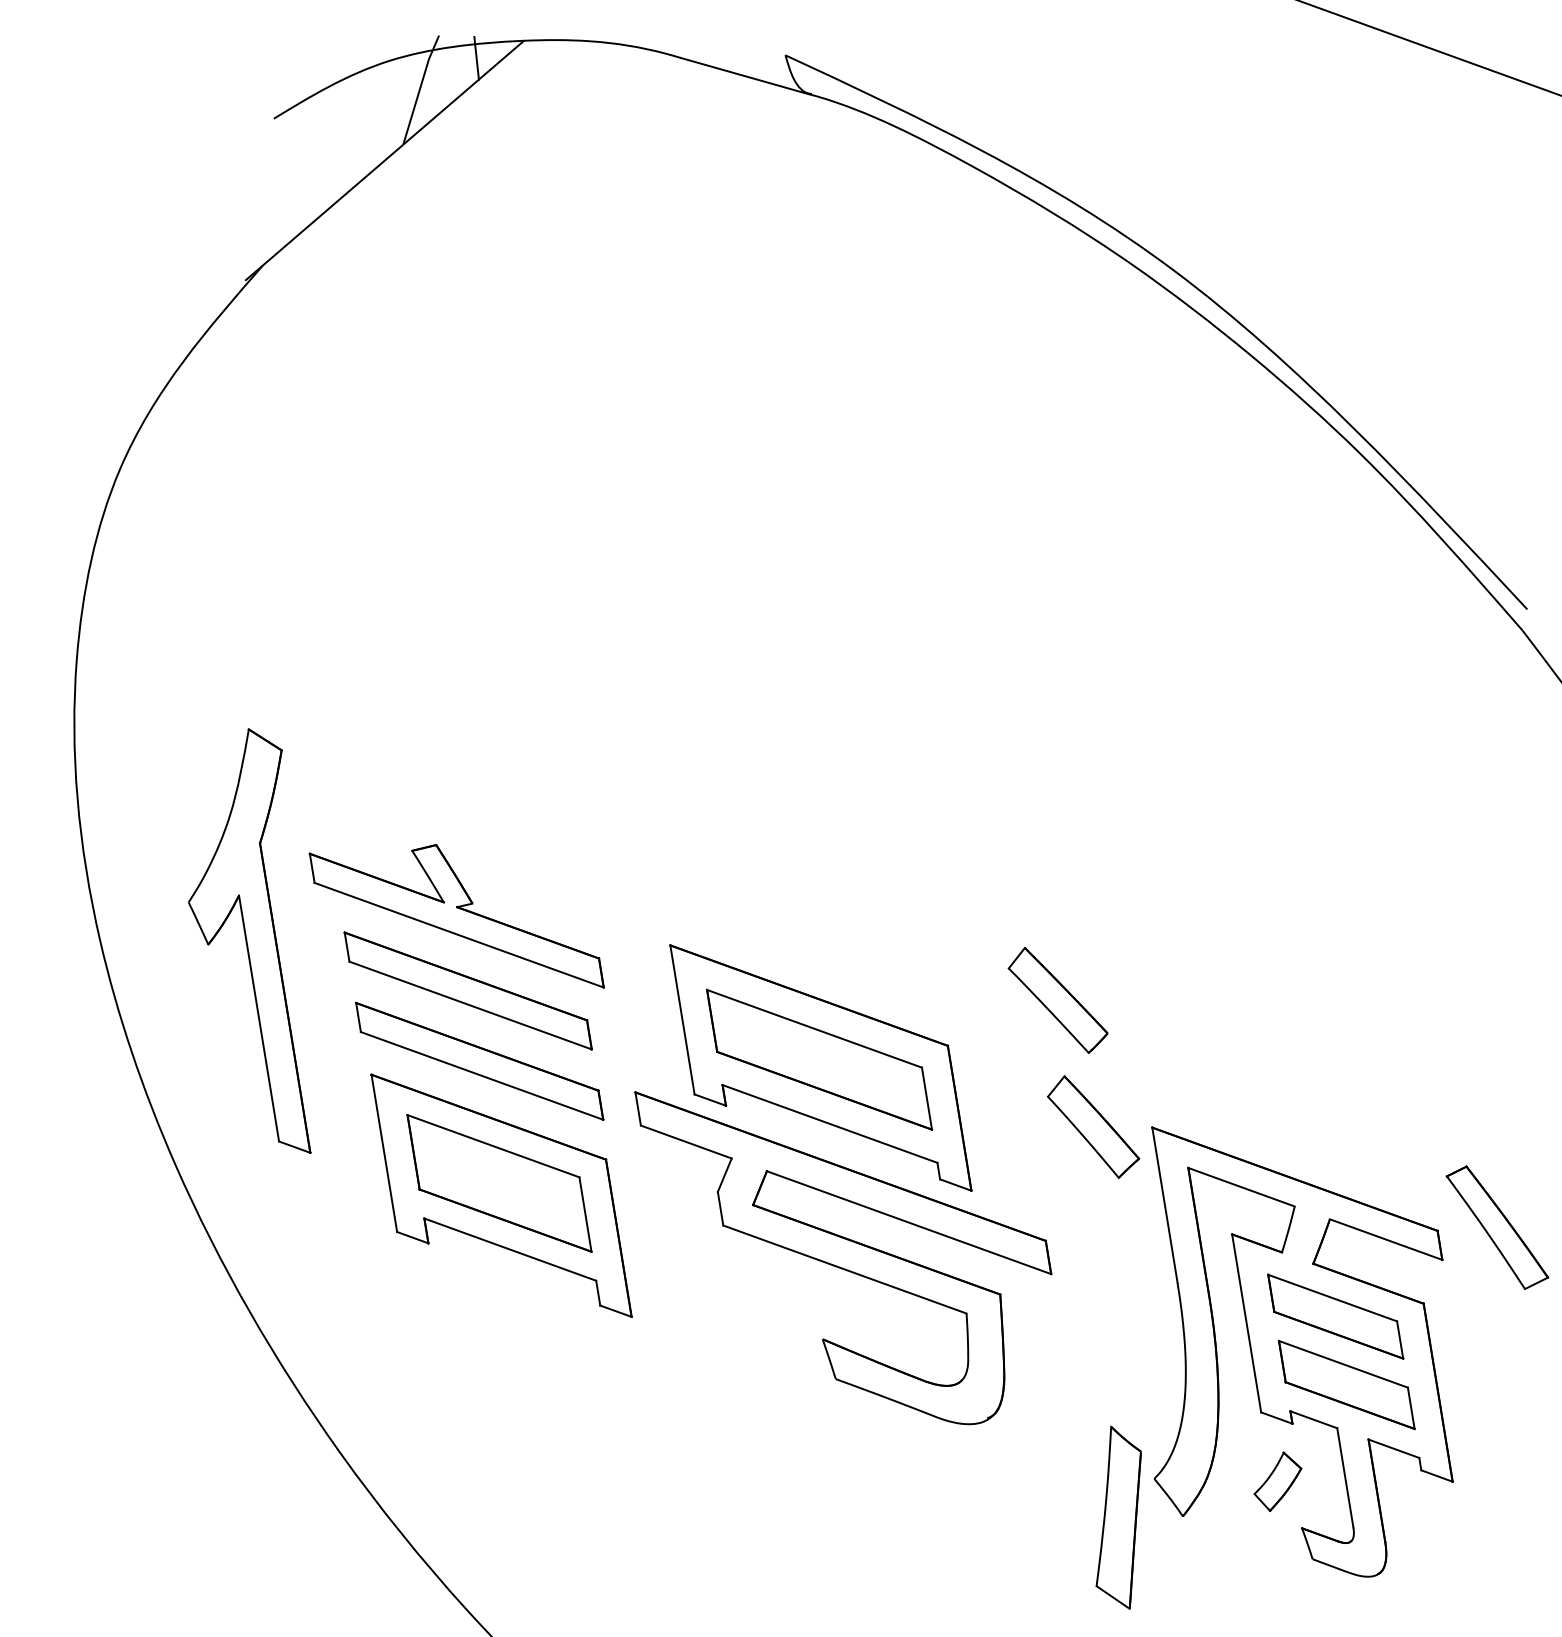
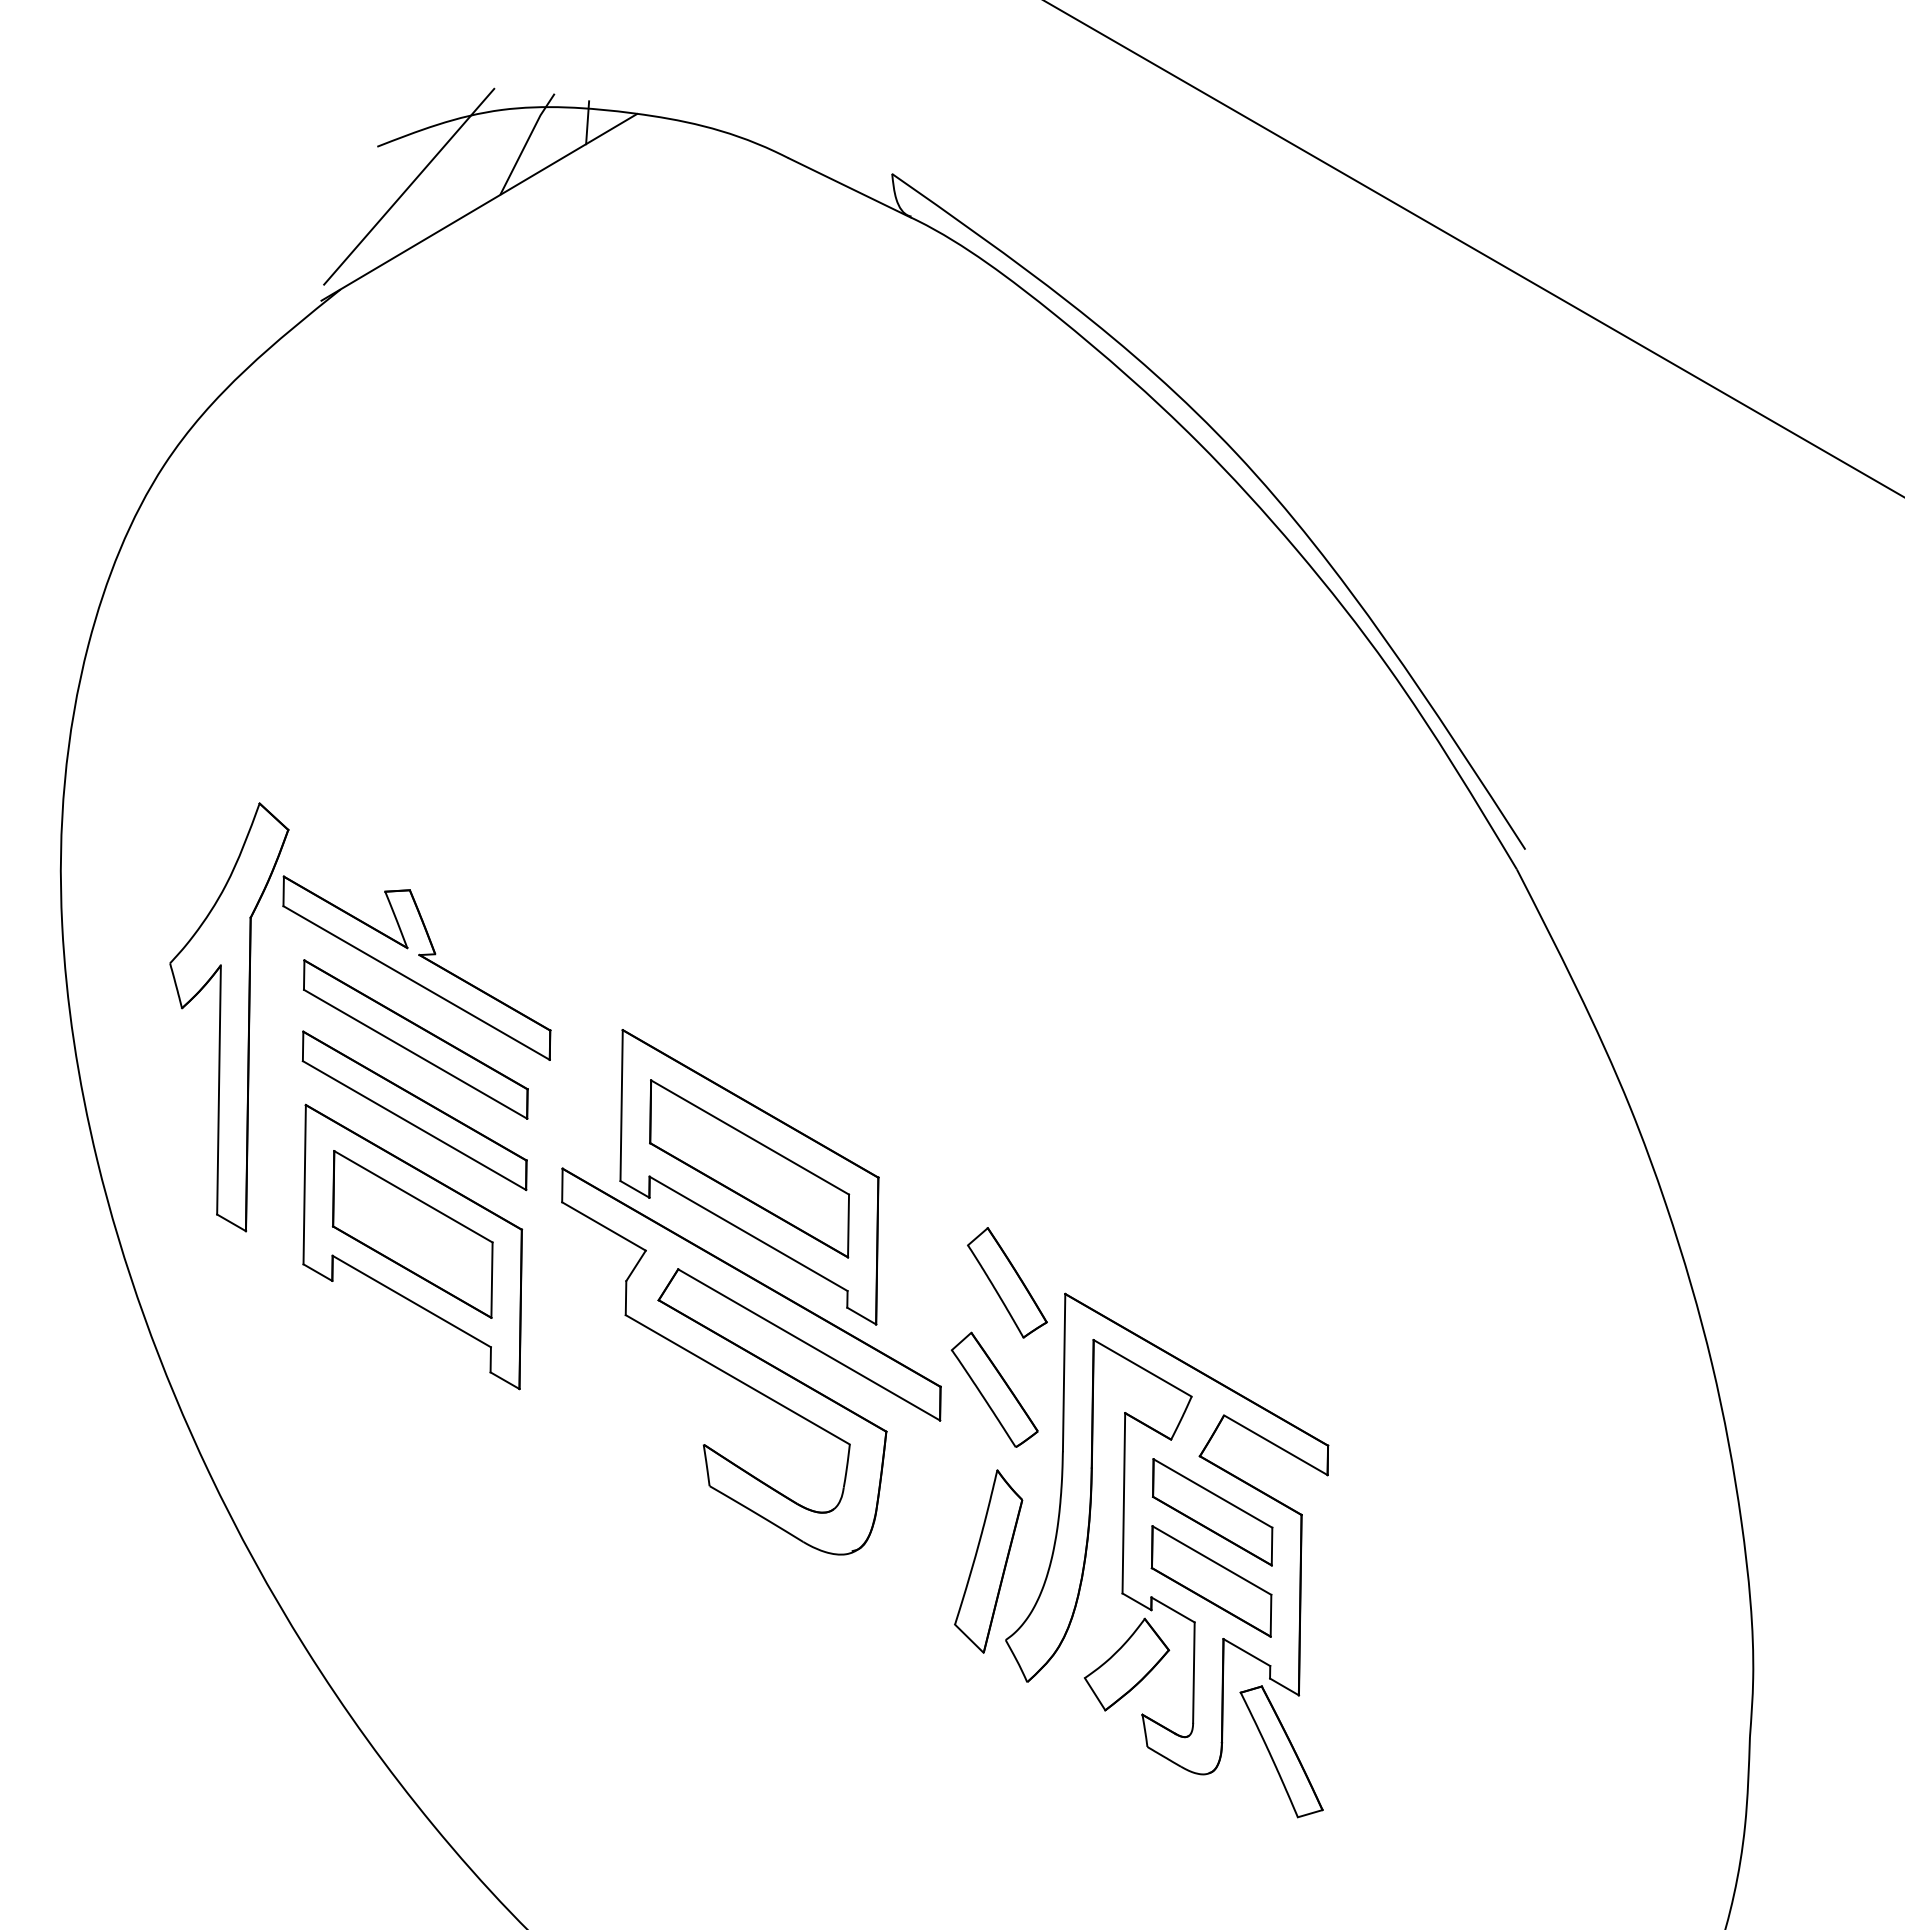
line: (312, 152) -> (409, 186), added
part: (256, 945) -> (229, 1017), moved
part: (1057, 999) -> (994, 1389), moved
part: (1497, 1227) -> (1281, 1751), moved
part: (1277, 1481) -> (1126, 1664), size x1.67
part: (1118, 1518) -> (988, 1561), moved

